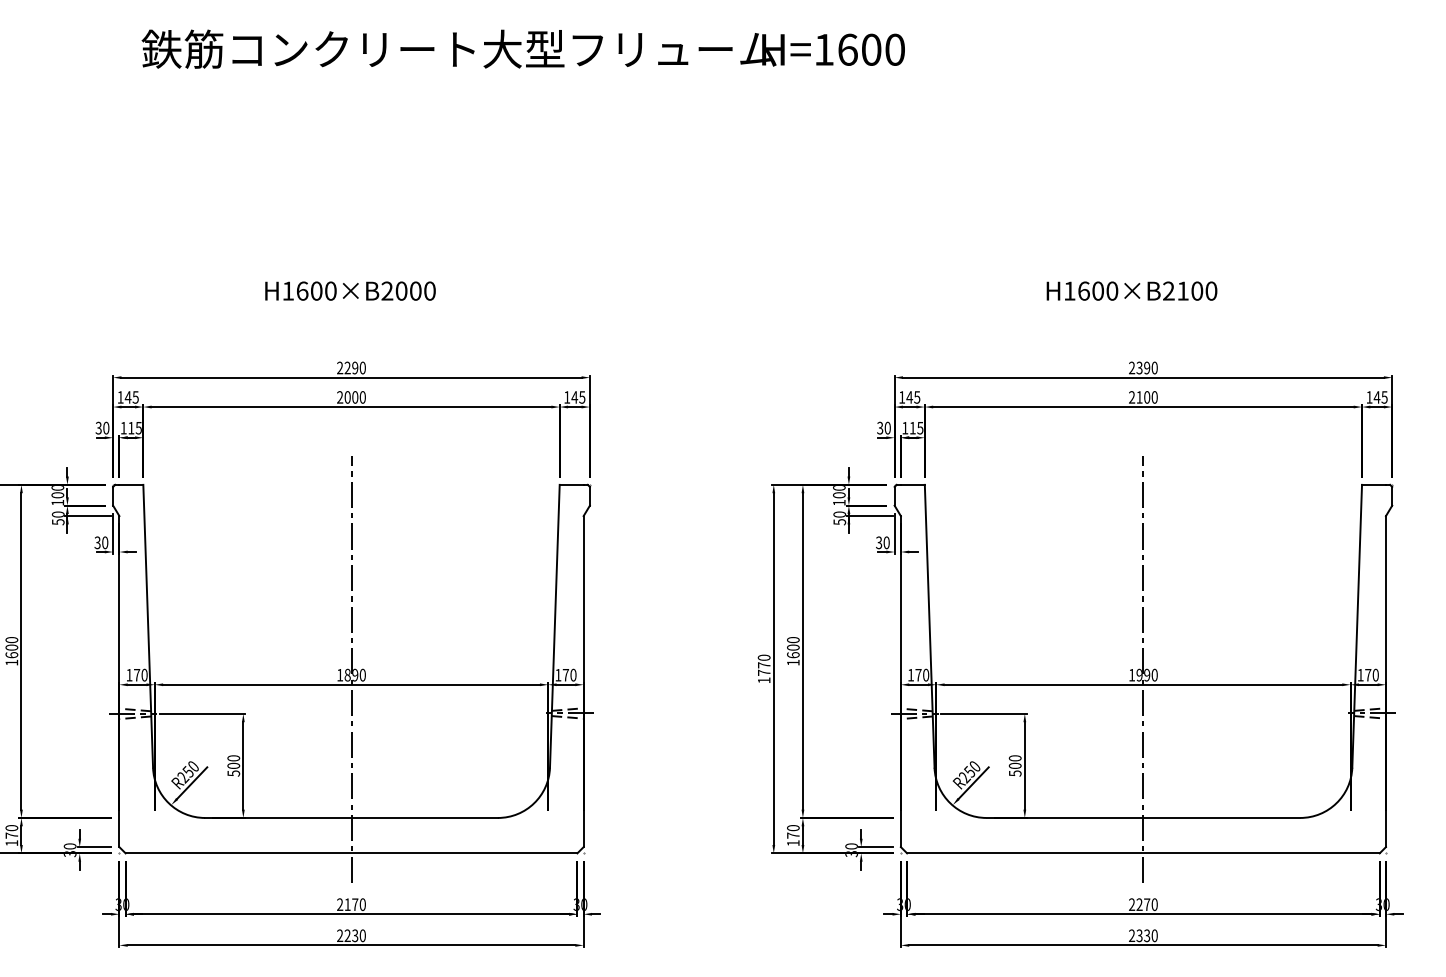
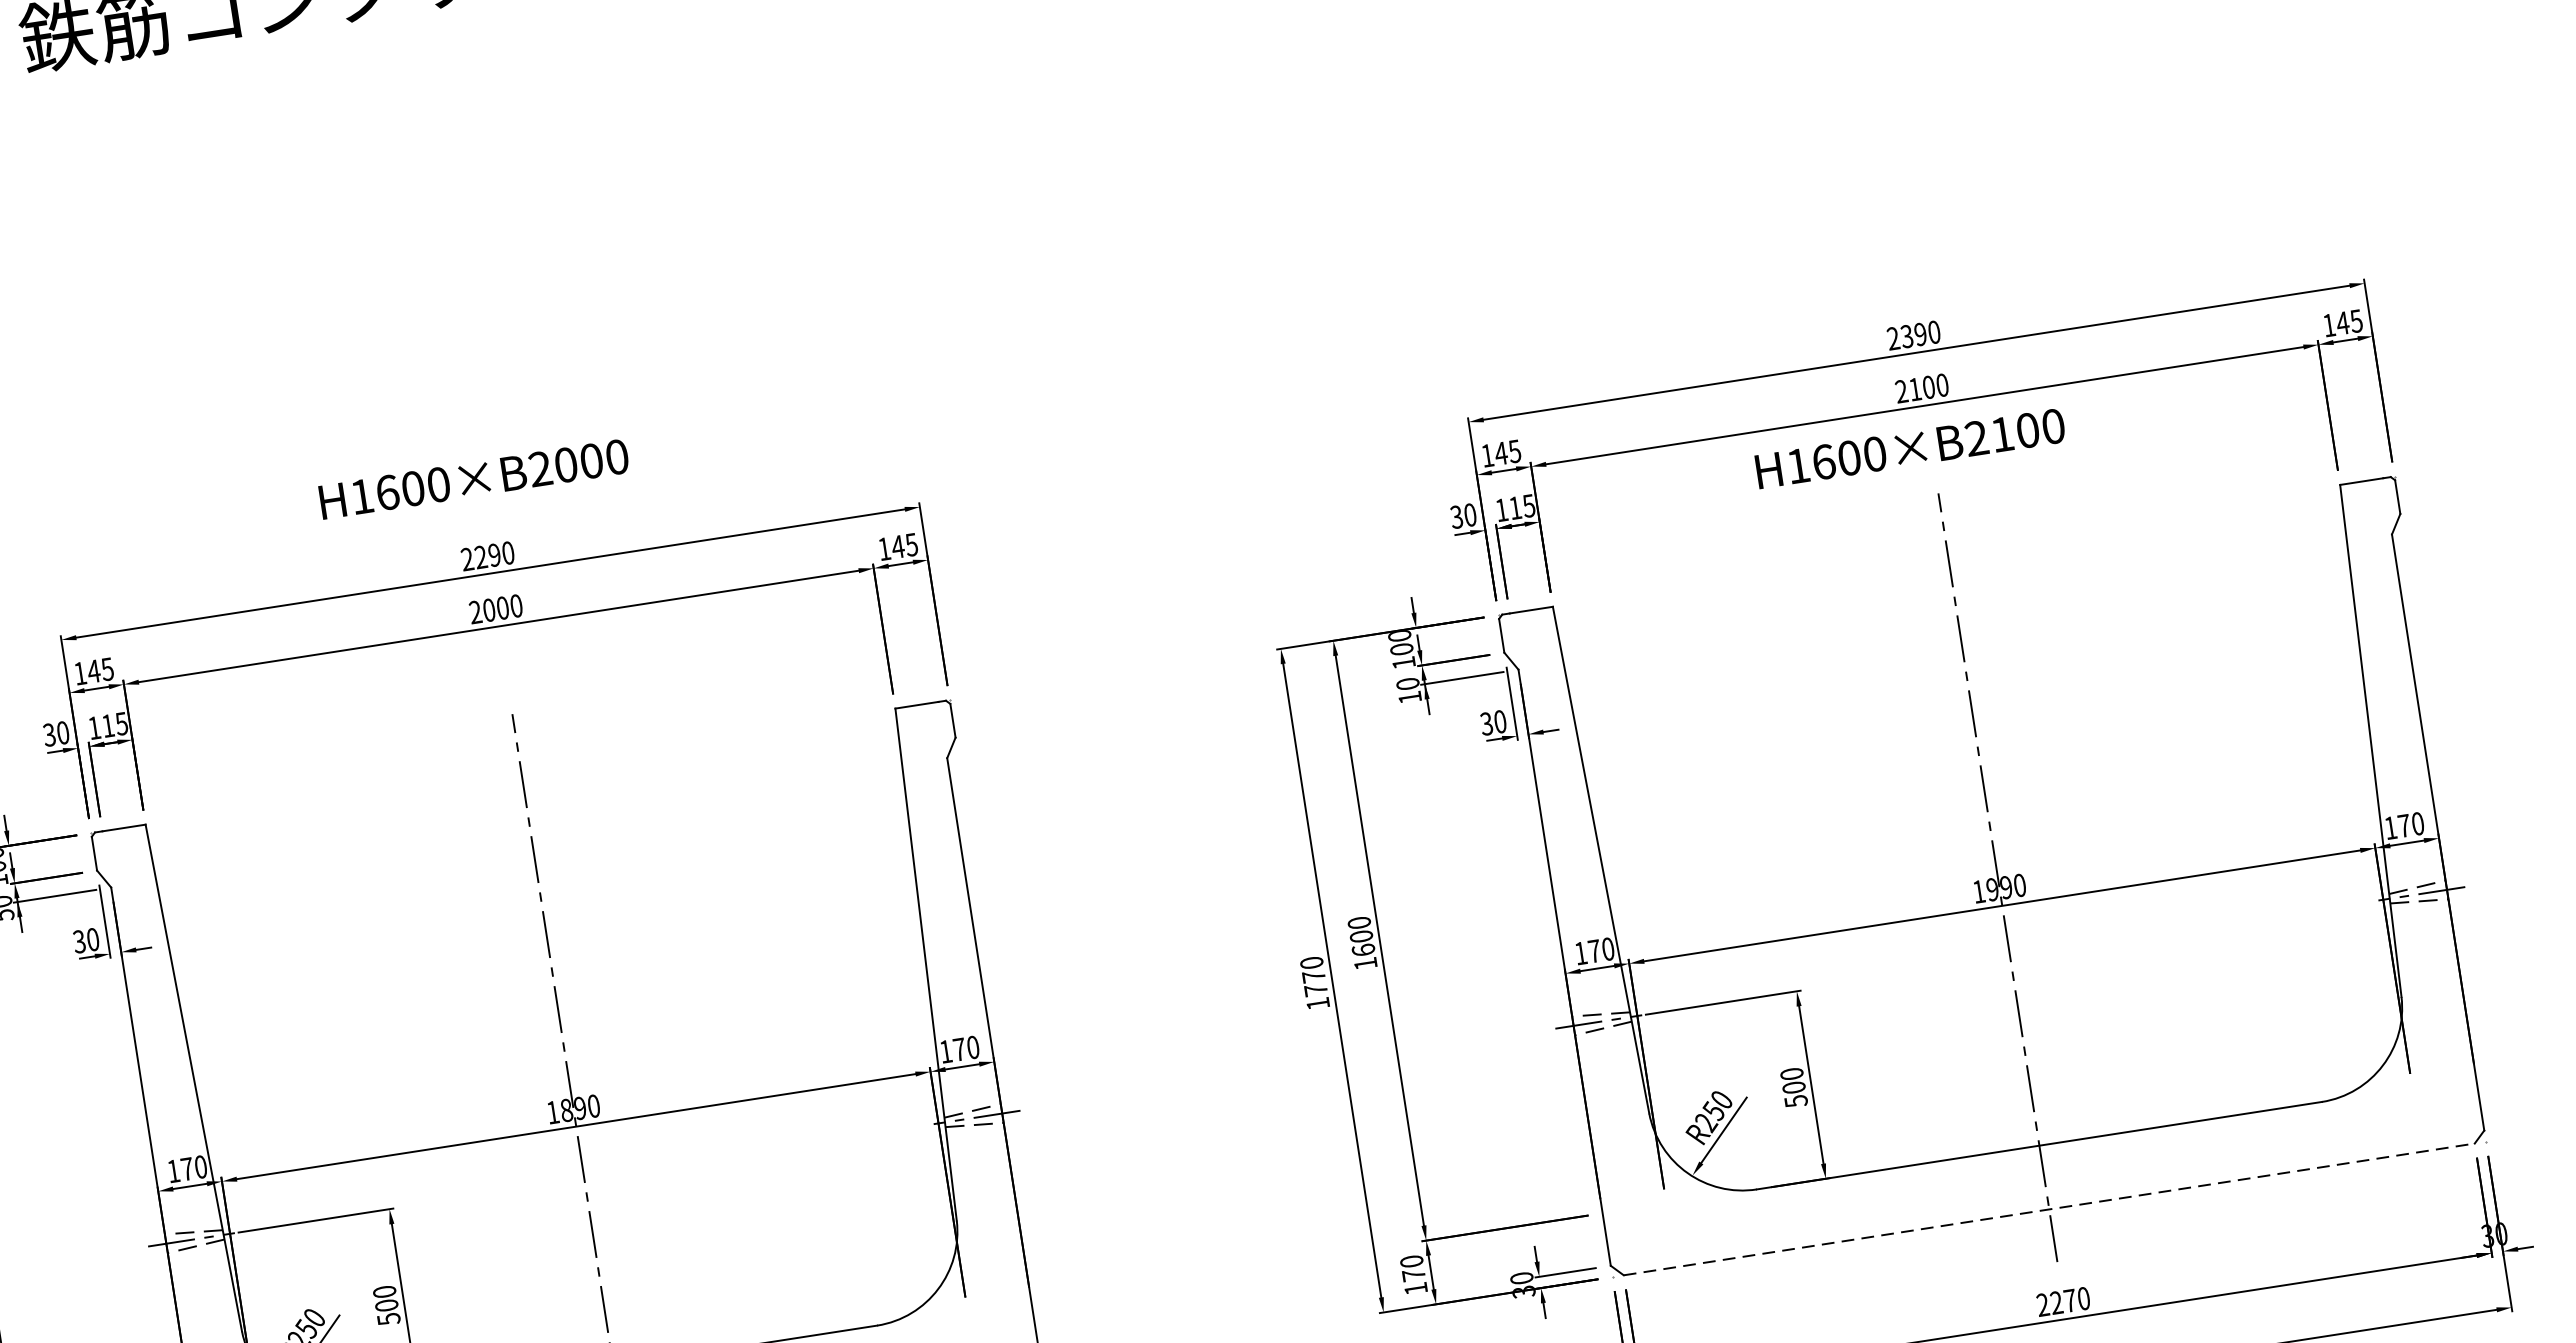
text: (350, 290) -> (473, 478), moved
text: (1131, 290) -> (1909, 447), moved
text: (839, 522) -> (1409, 698), 50 -> 10
line: (1143, 853) -> (2049, 1209), solid -> dashed

